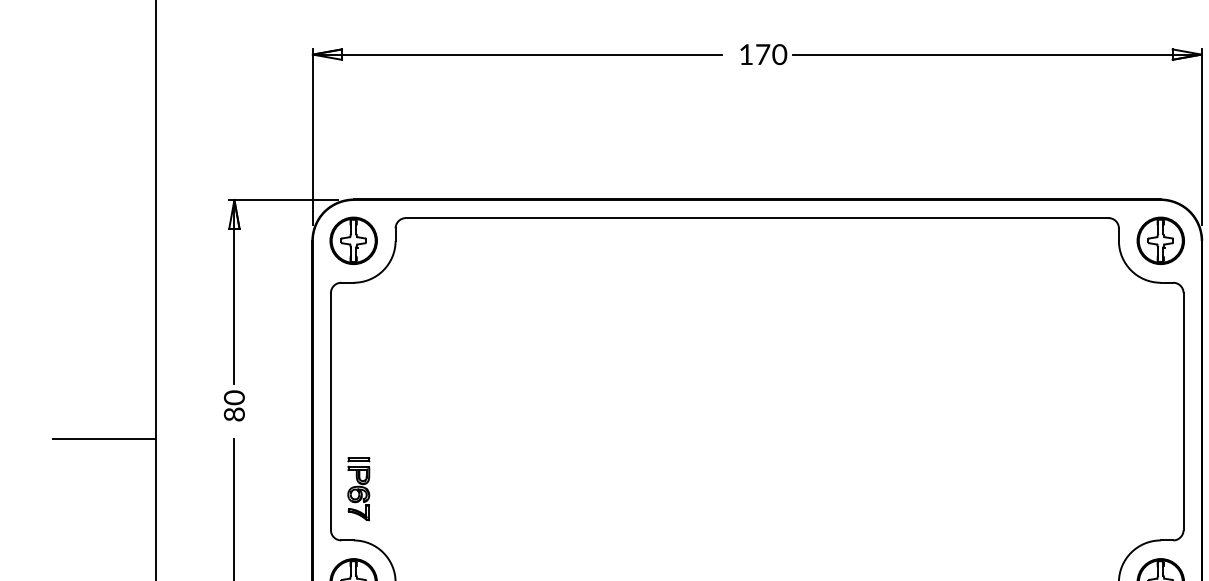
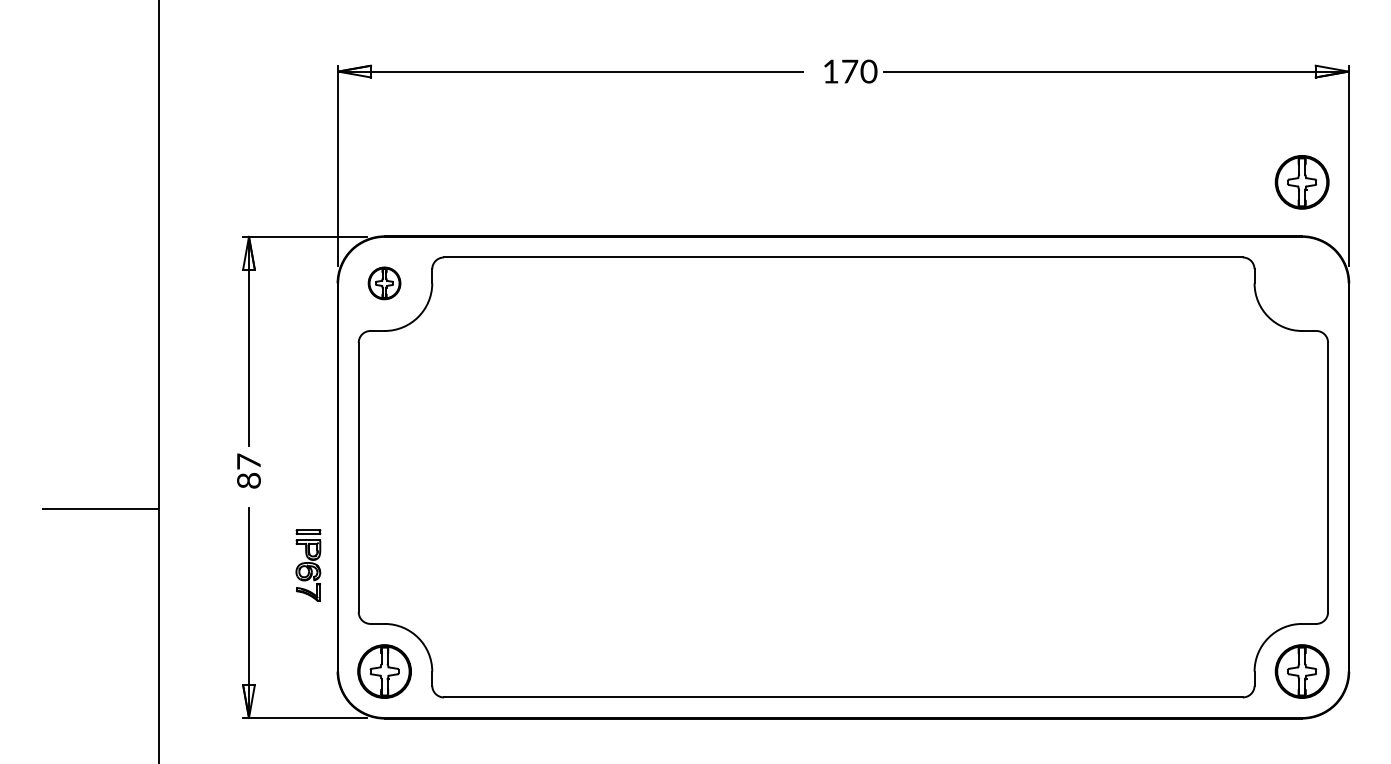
part: (353, 240) -> (384, 283), size x0.6
part: (1160, 240) -> (1301, 182), moved
text: (233, 397) -> (248, 461), 80 -> 87
part: (358, 489) -> (308, 565), moved

